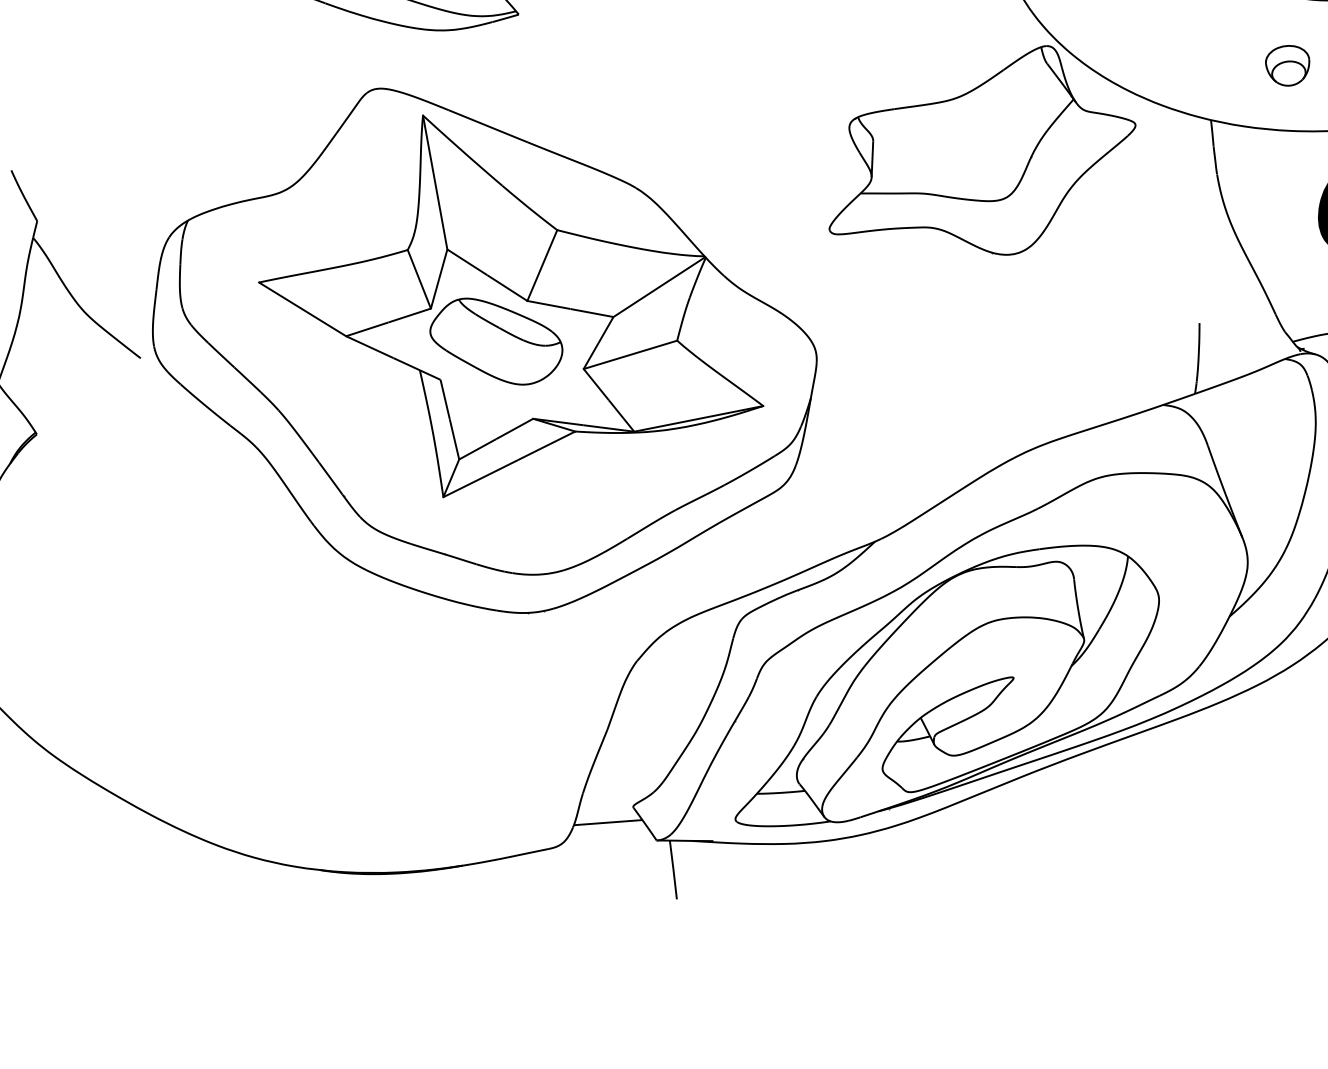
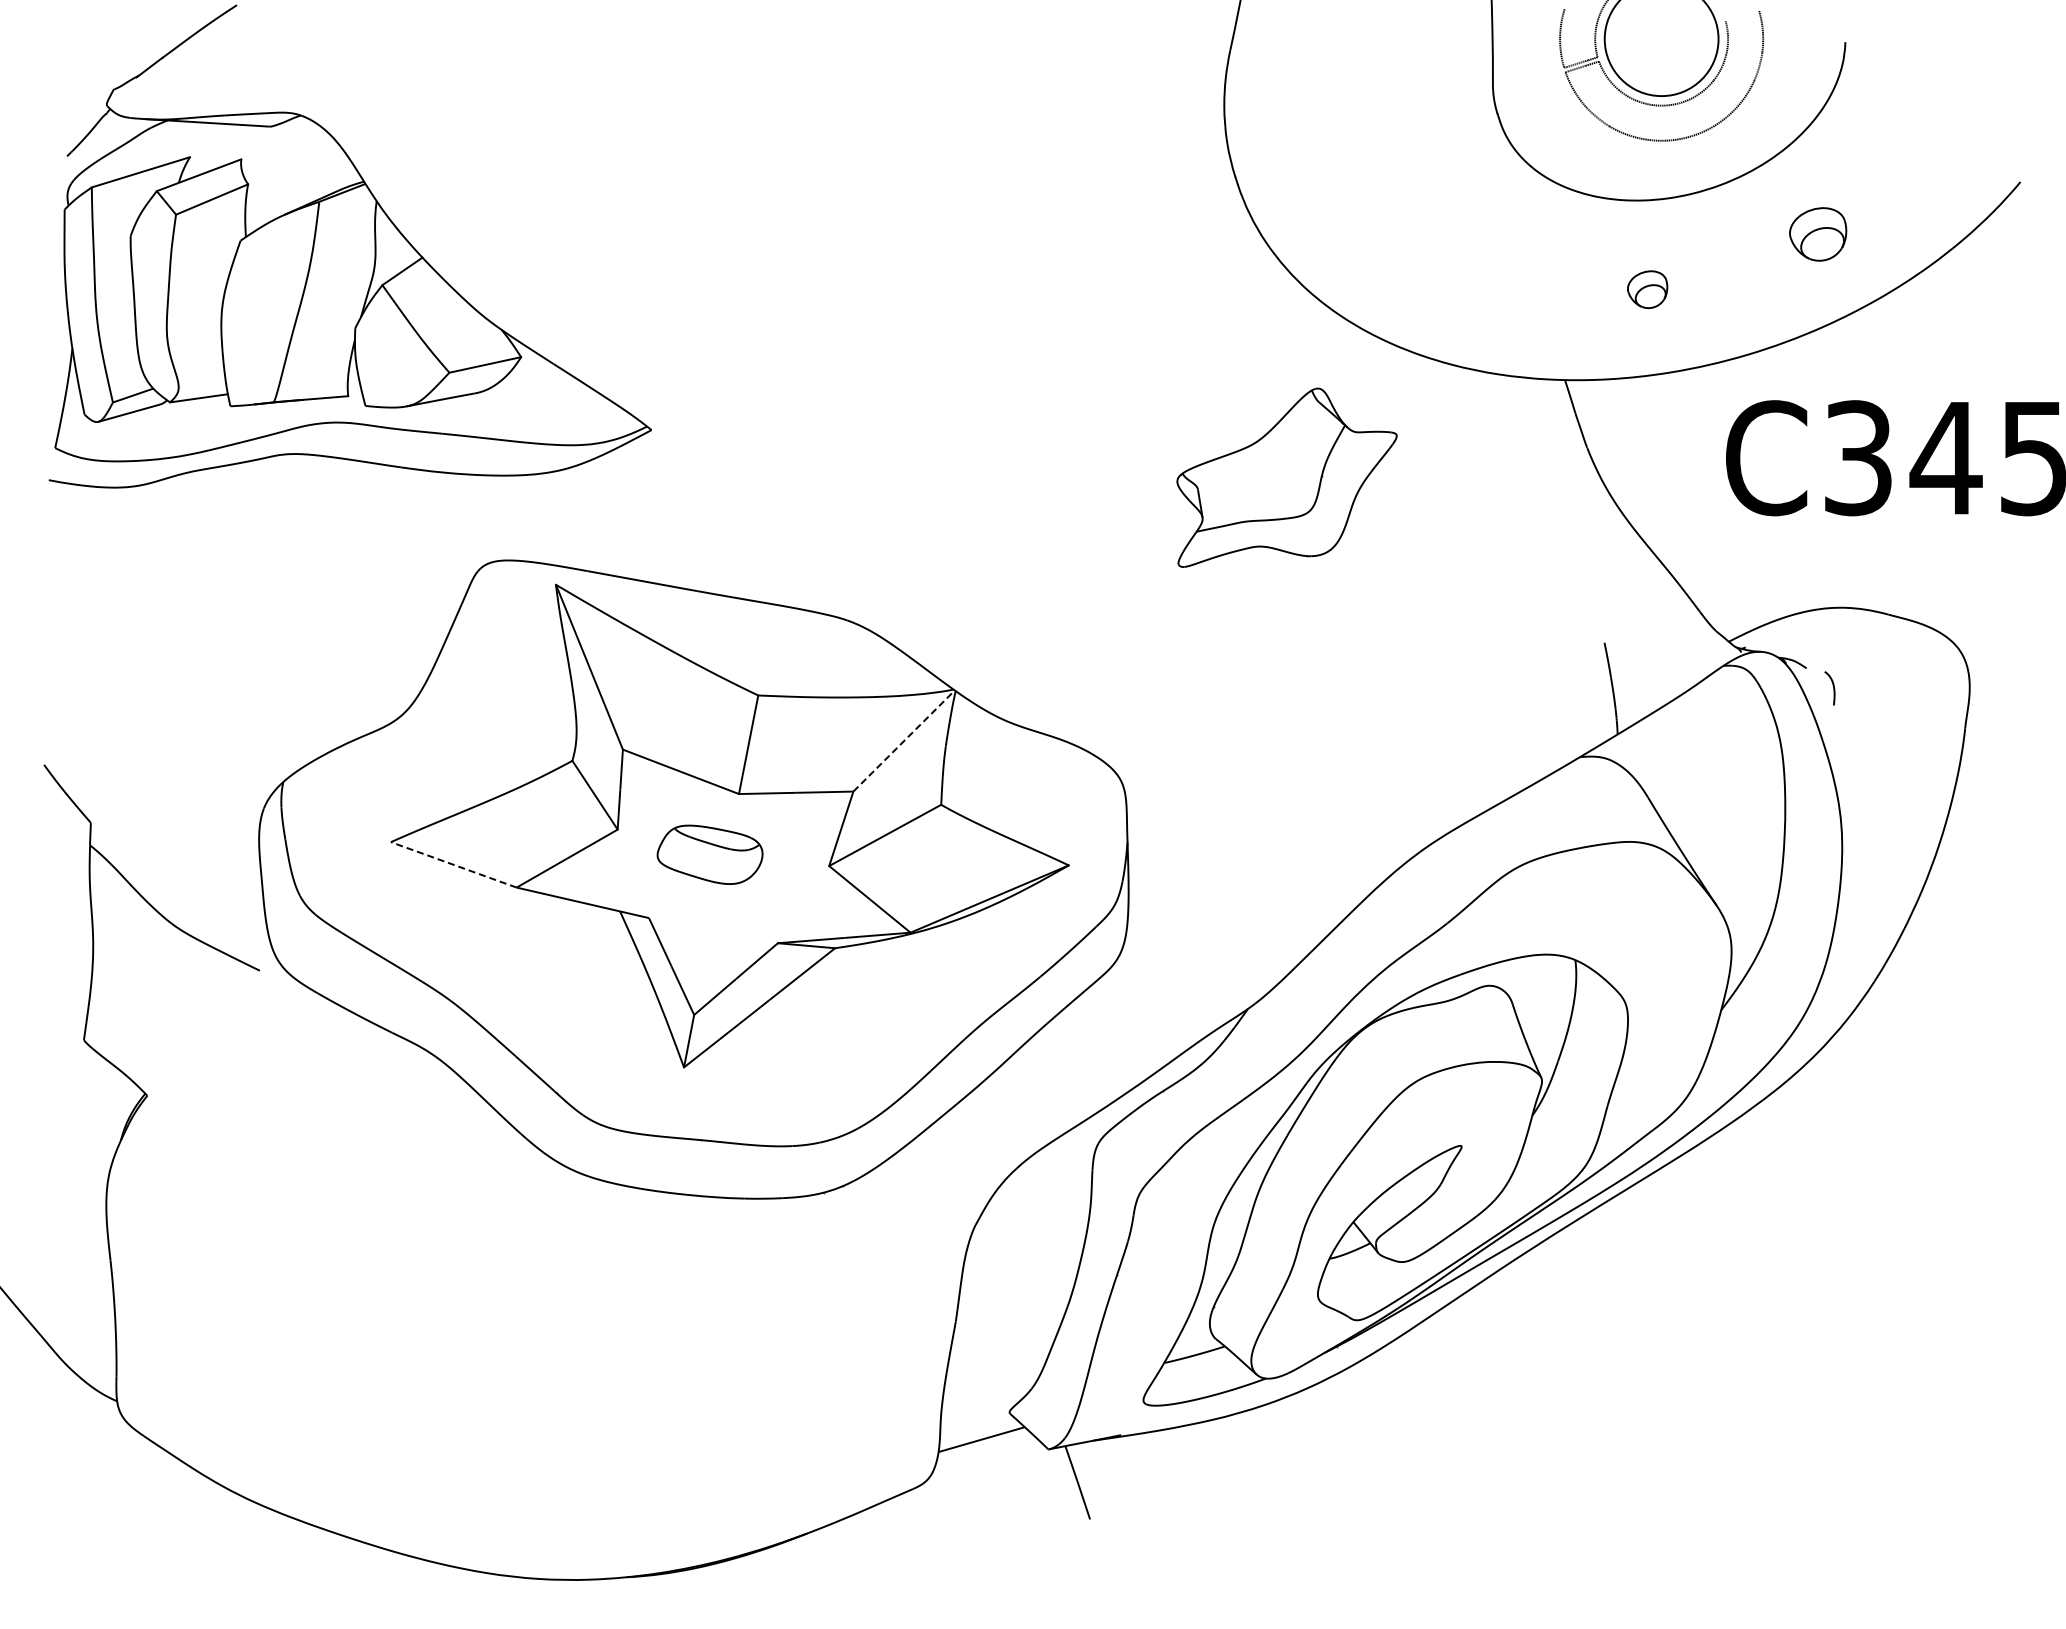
part: (1287, 65) -> (1647, 289), size x0.7
part: (987, 149) -> (1286, 477), size x0.6
line: (659, 287) -> (904, 741), solid -> dashed
line: (302, 309) -> (453, 864), solid -> dashed
part: (495, 341) -> (709, 854), size x0.6

